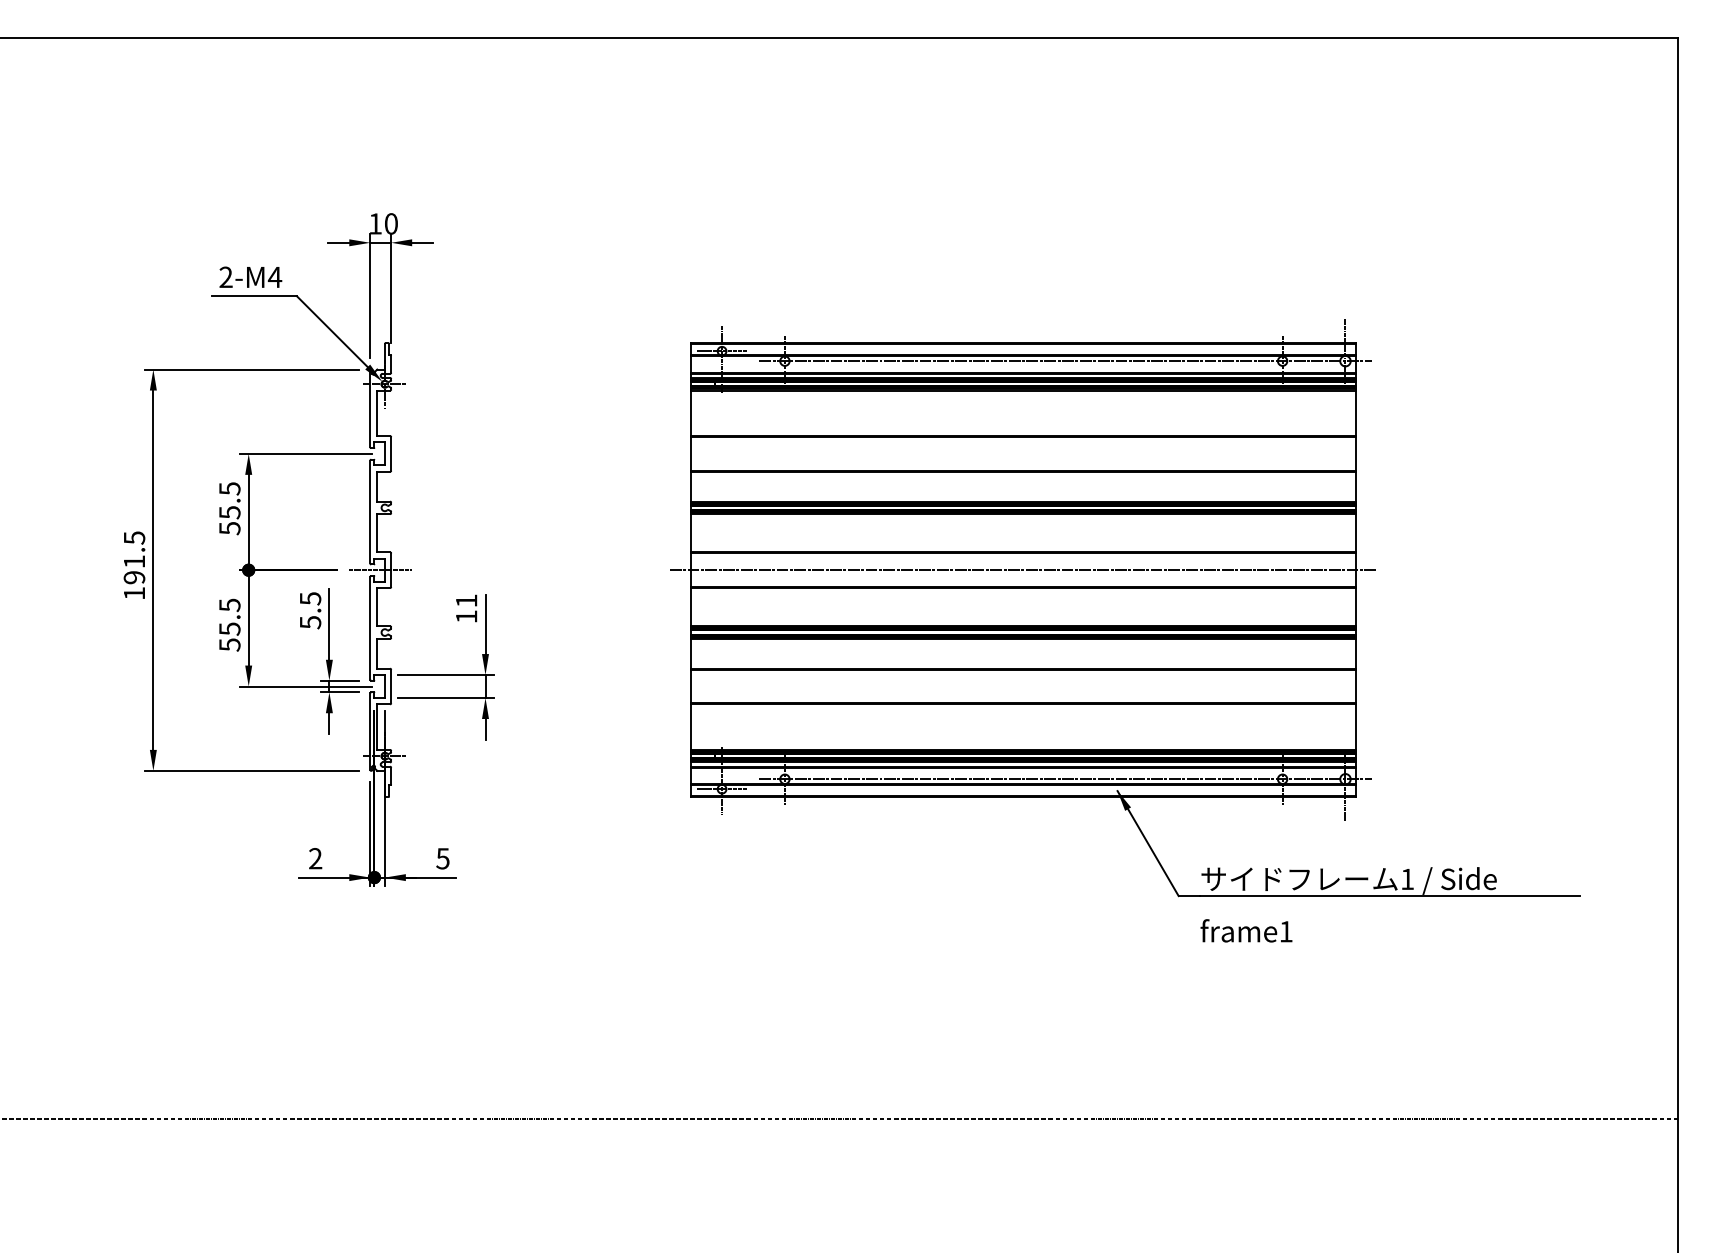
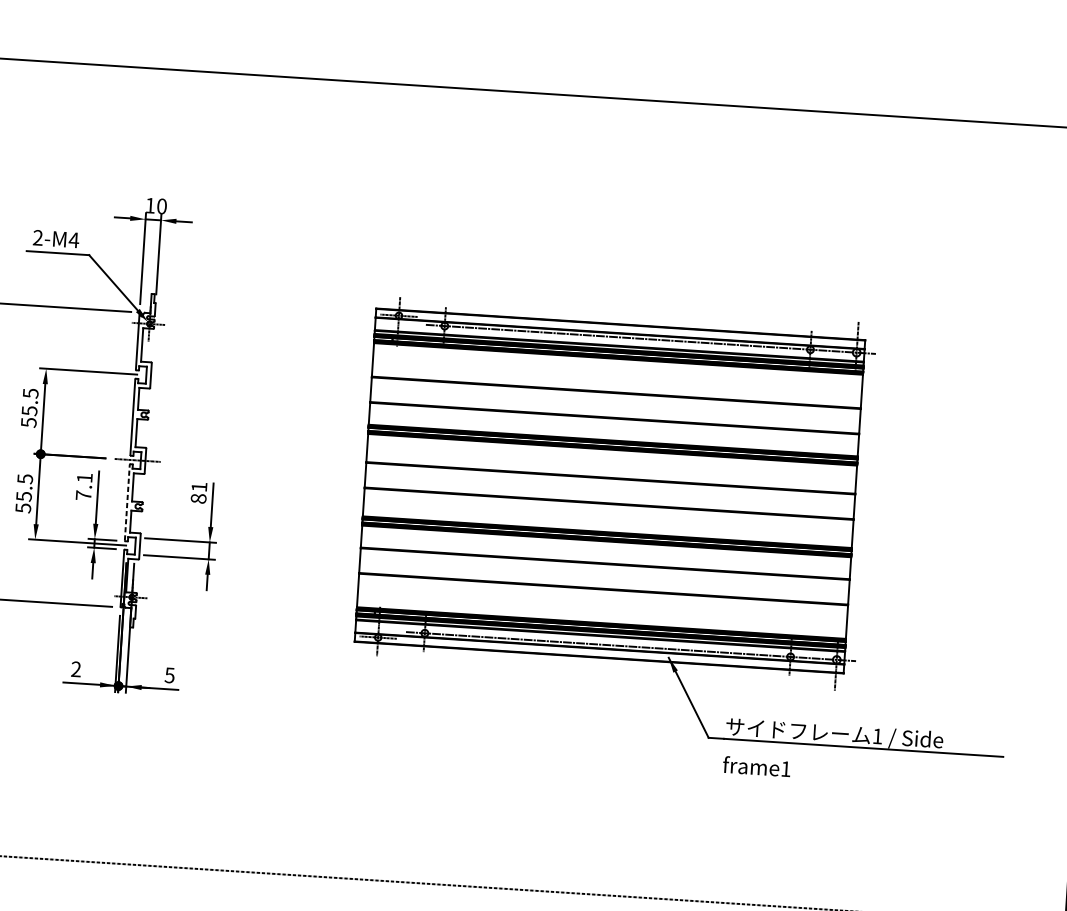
line: (1022, 570) -> (609, 491), removed
text: (310, 610) -> (84, 486), 5.5 -> 7.1
text: (466, 616) -> (198, 498), 11 -> 81
line: (370, 627) -> (127, 502), solid -> dashed

